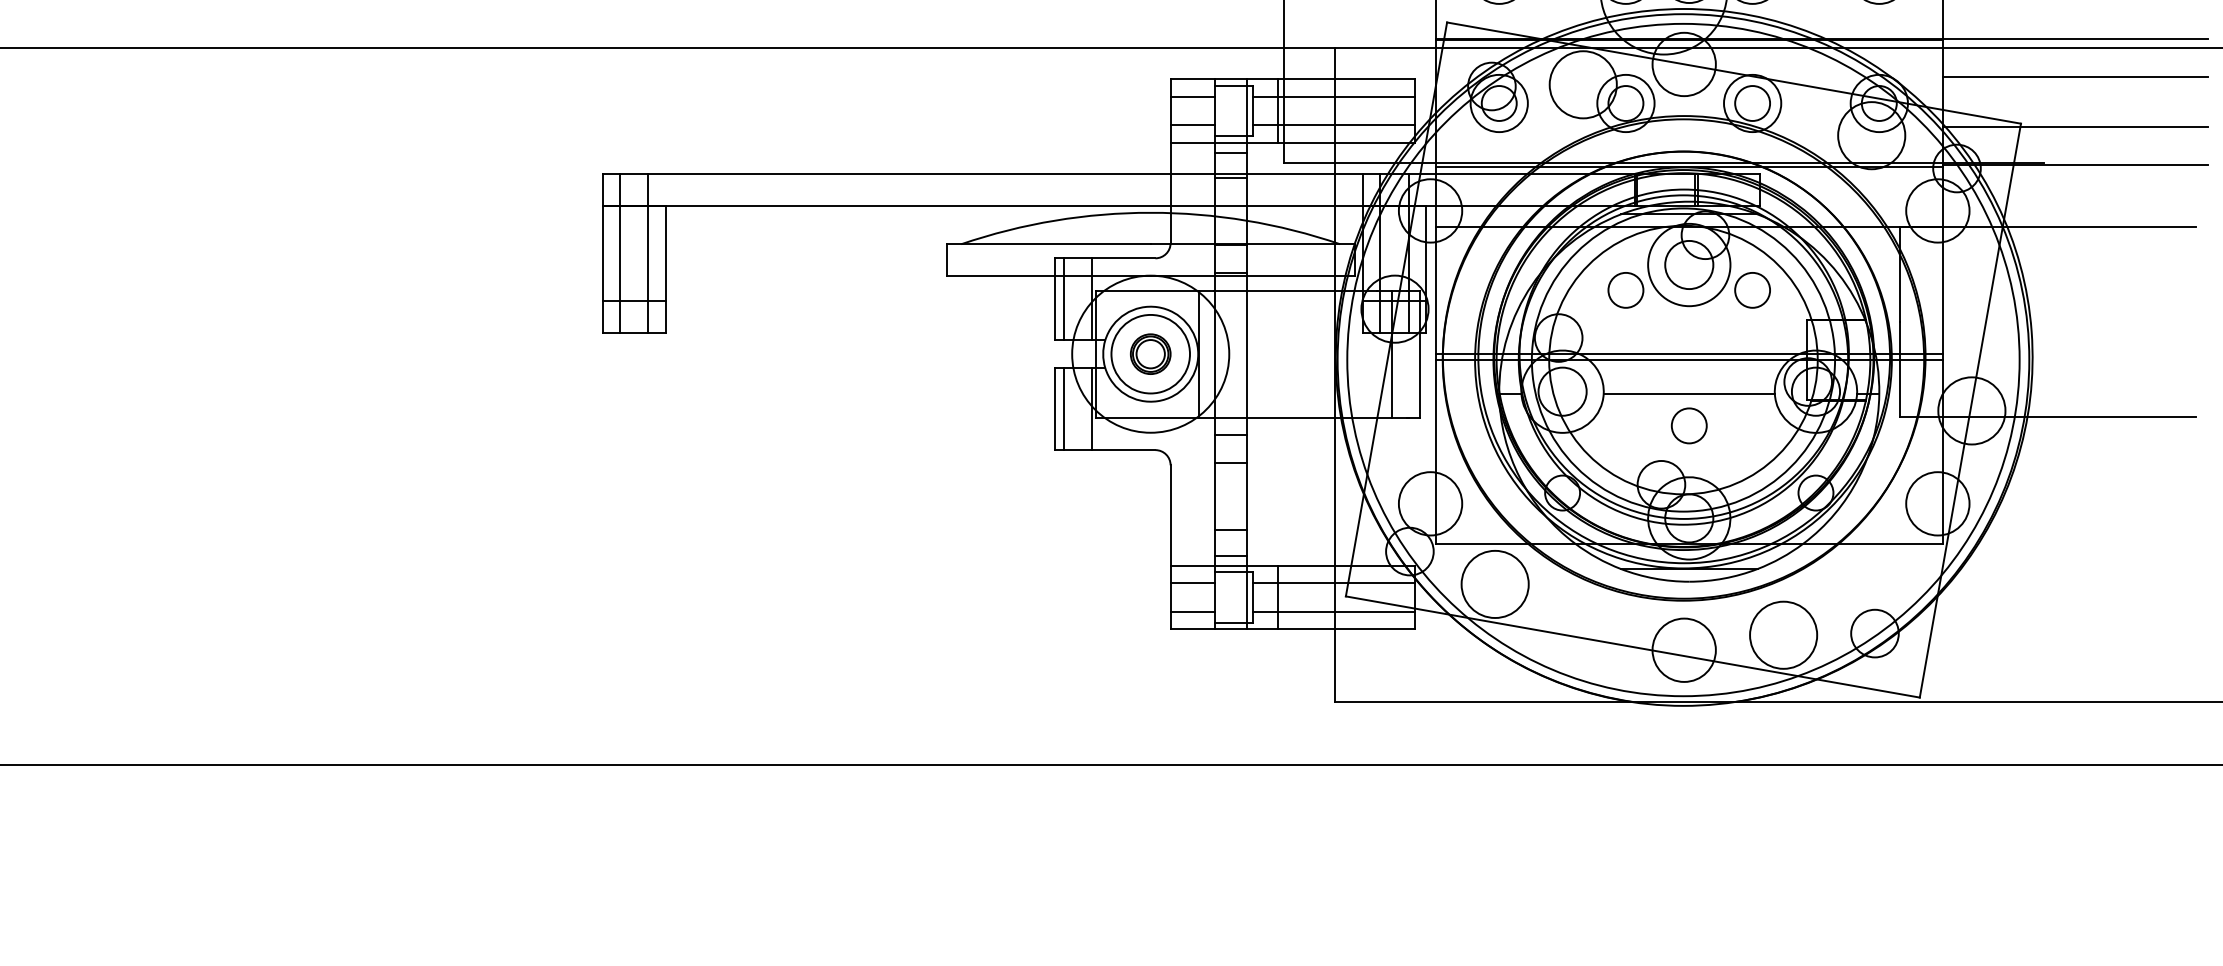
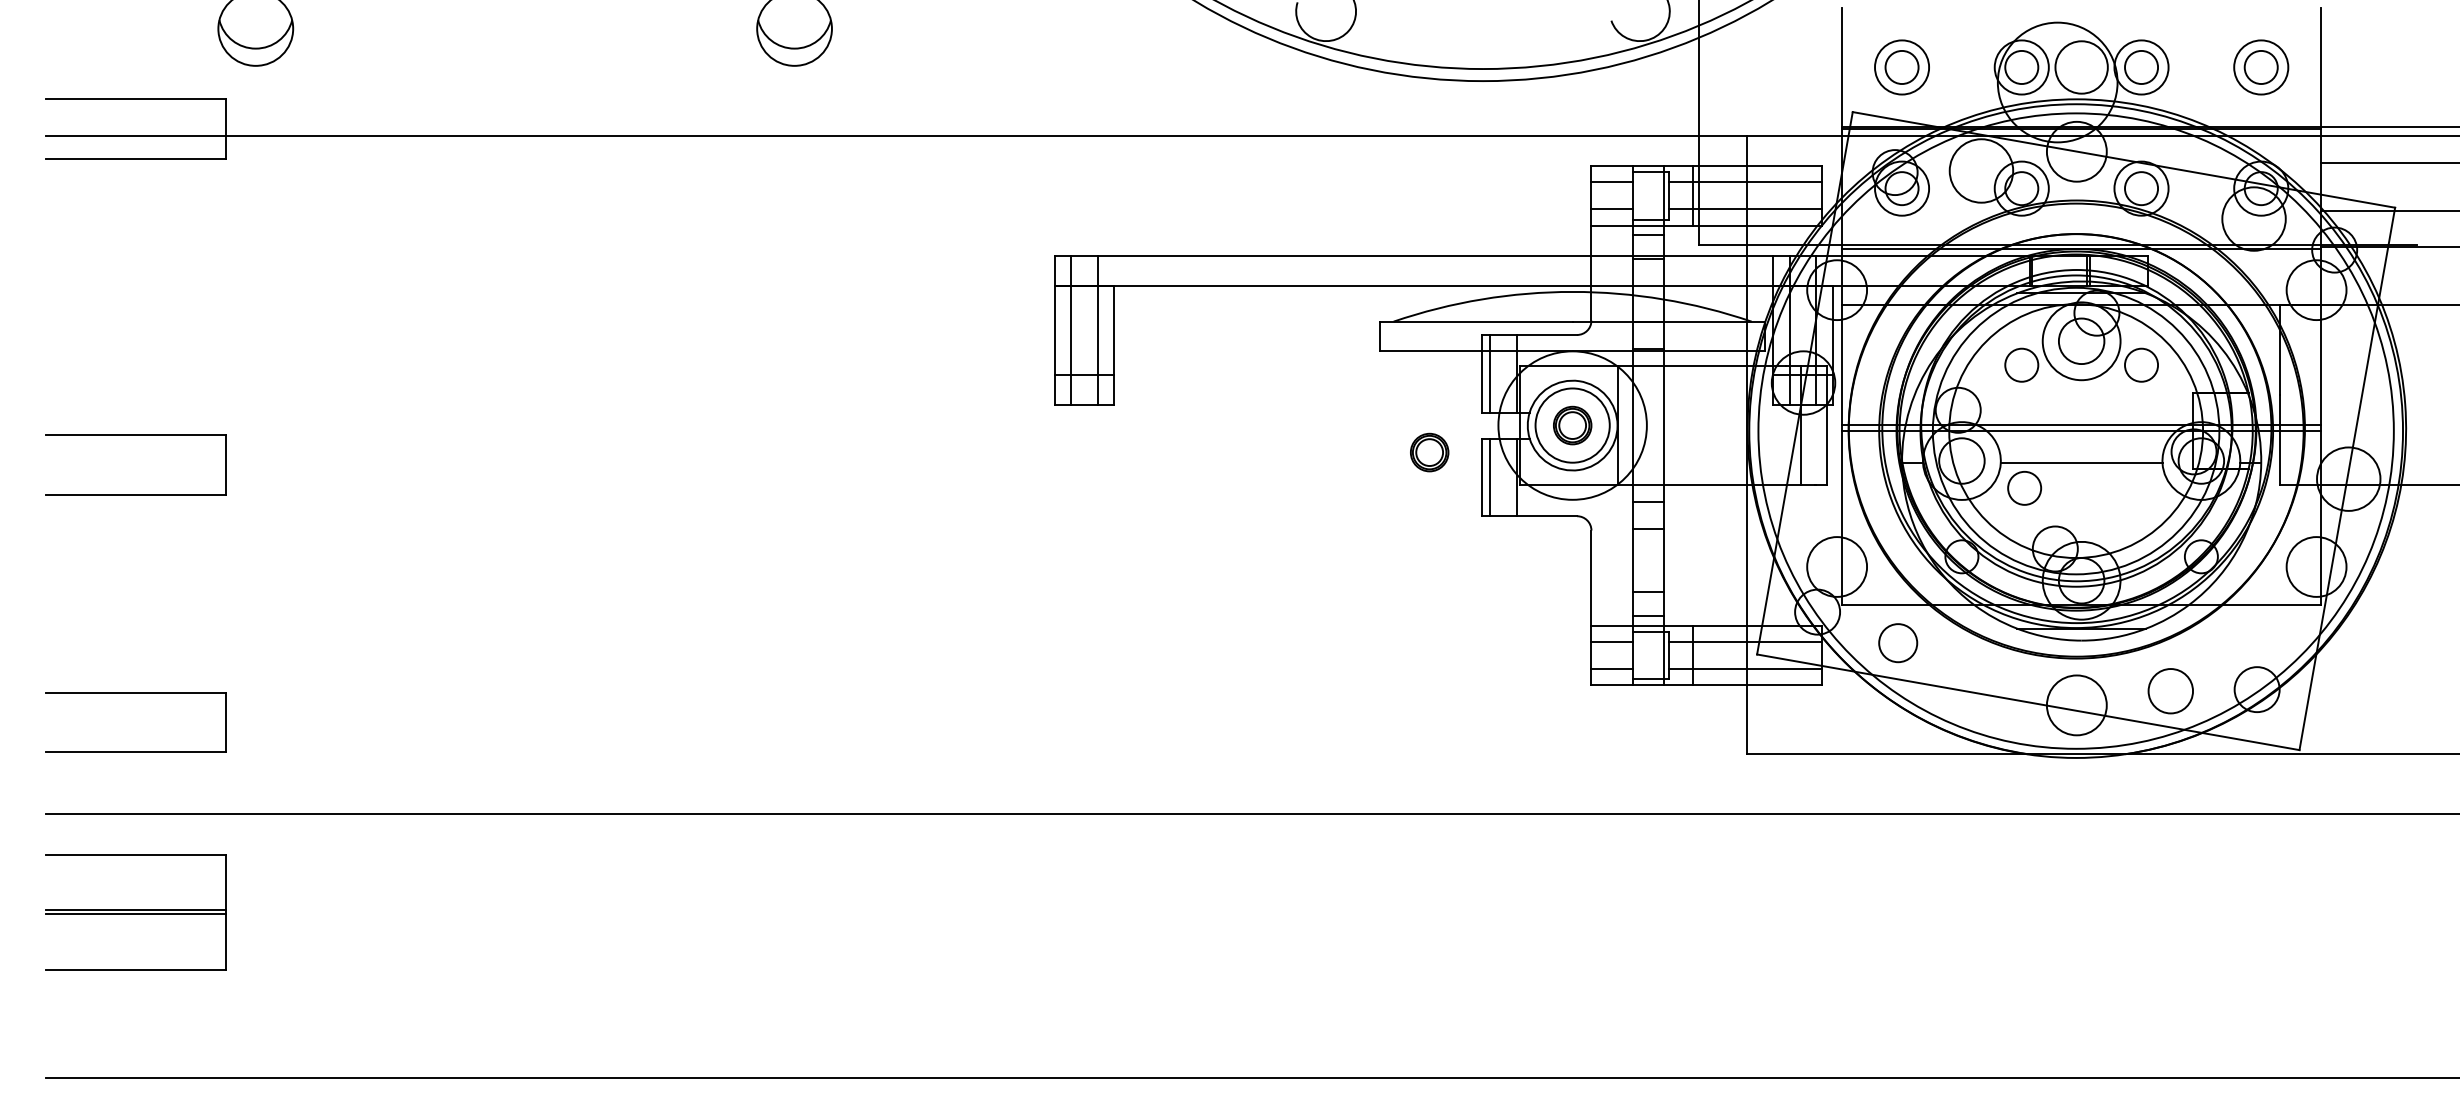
part: (999, 382) -> (1429, 452), added
circle: (1689, 426) -> (2024, 488), moved
circle: (1494, 583) -> (1897, 642), size x0.6
circle: (1783, 634) -> (2170, 690), size x0.7

